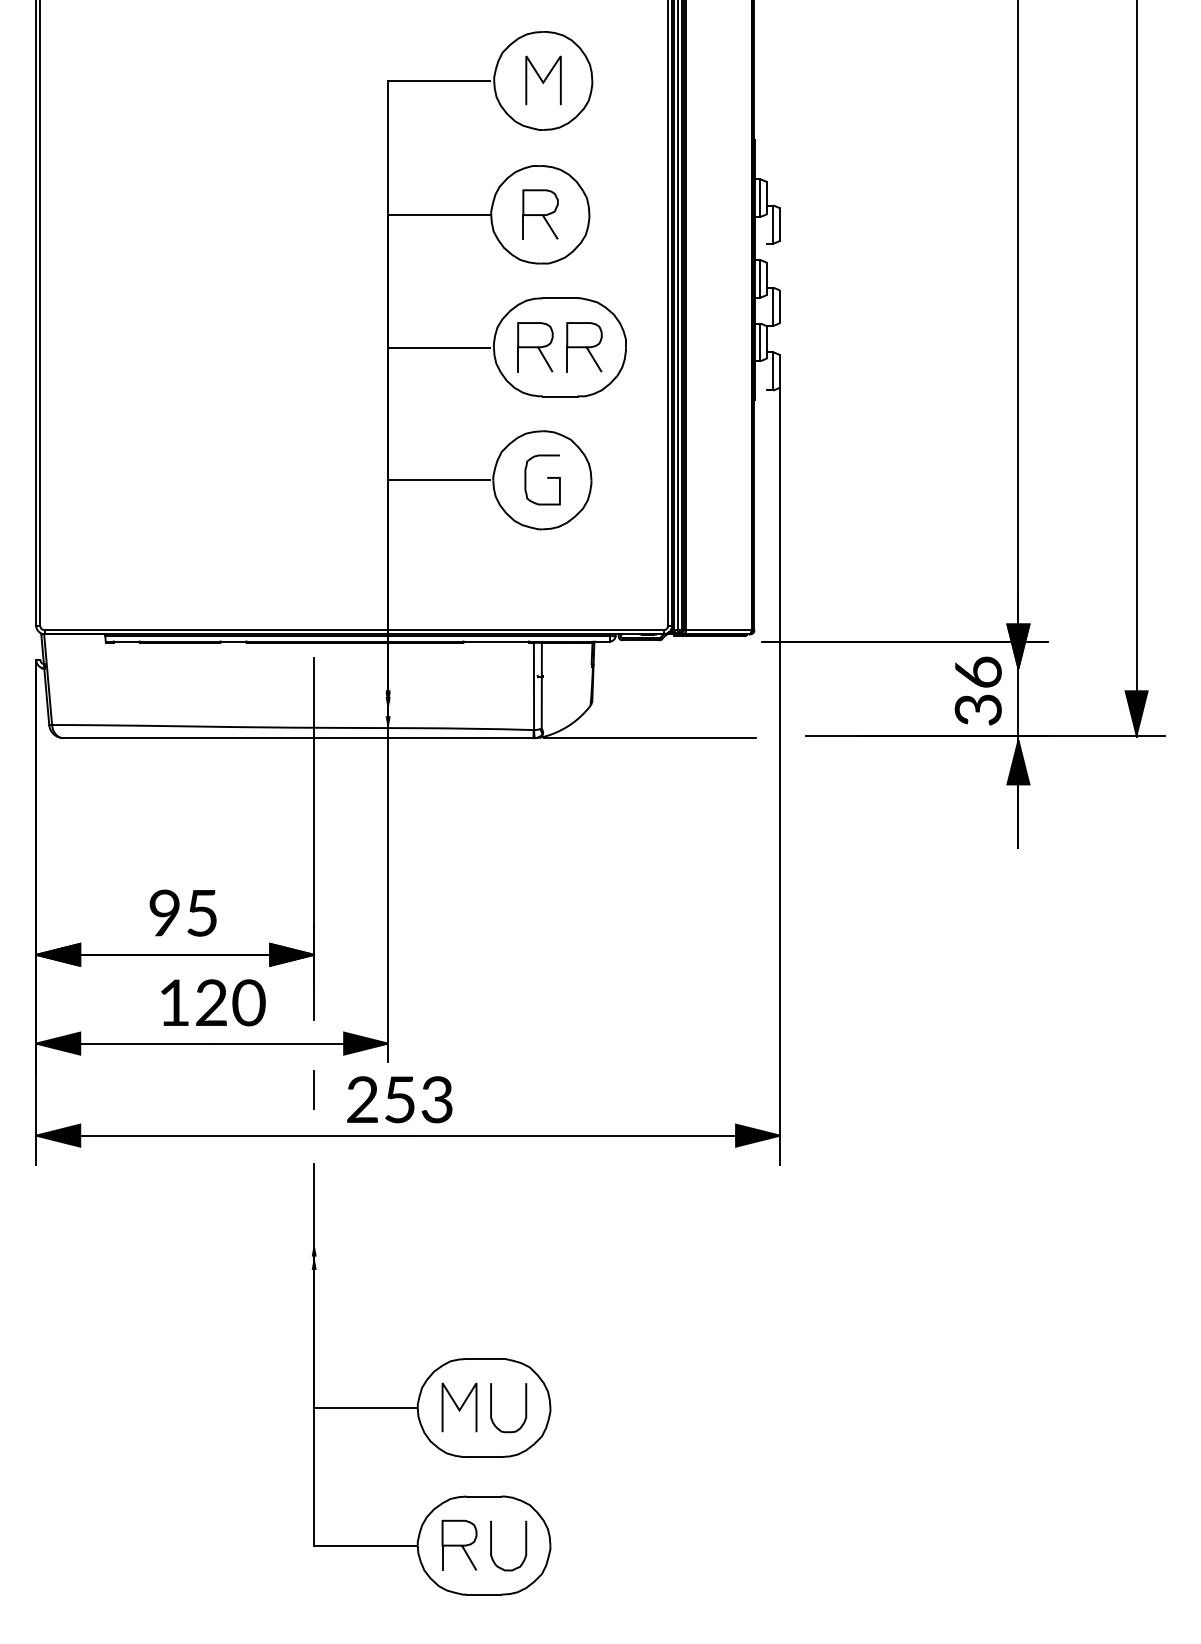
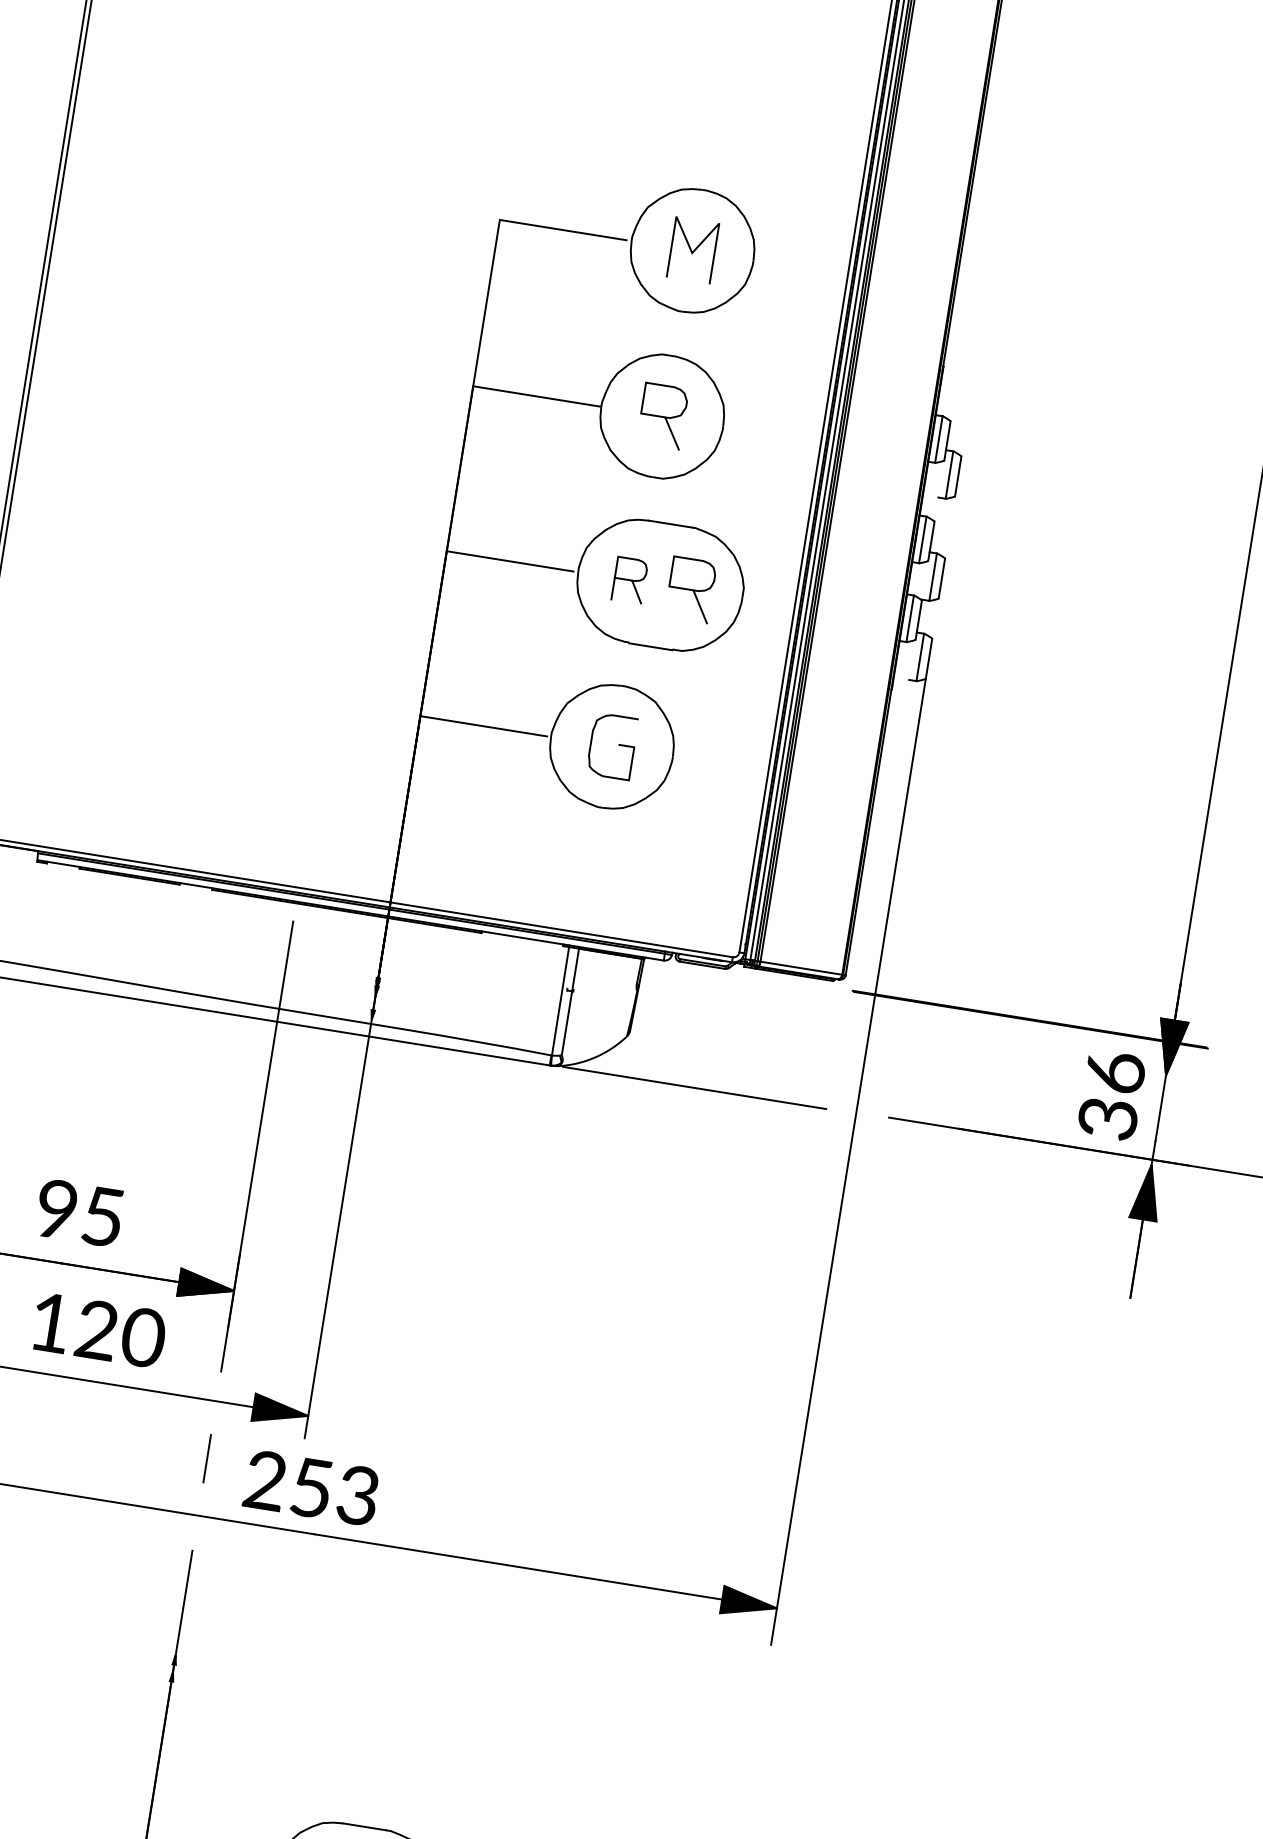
line: (523, 227) -> (638, 428), removed
part: (535, 347) -> (629, 580), size x0.7
line: (567, 359) -> (667, 601), removed

